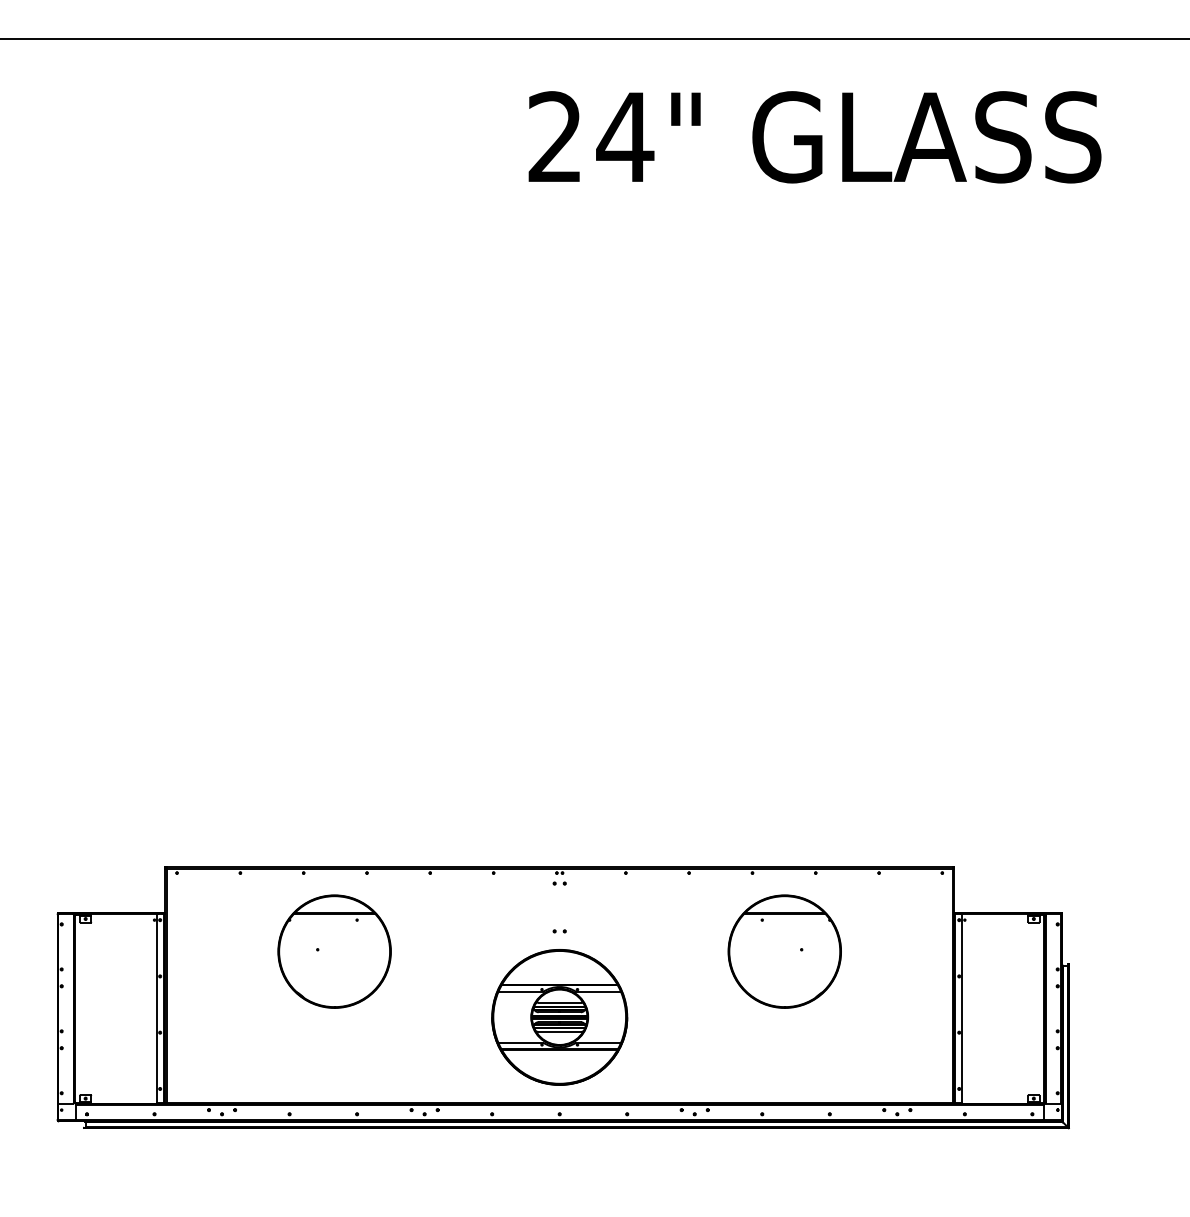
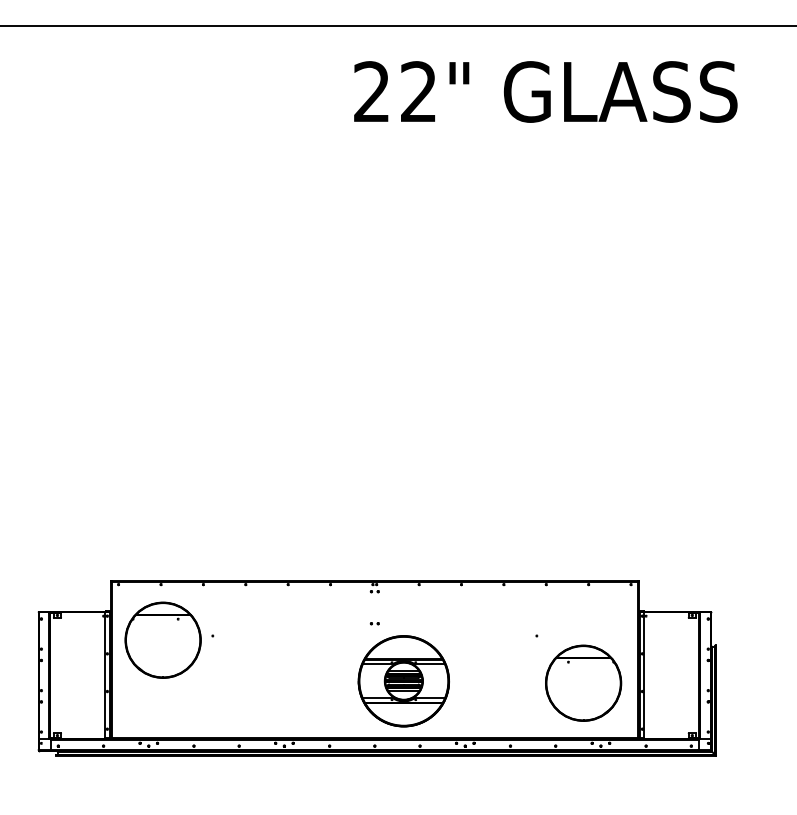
text: (624, 136) -> (418, 91), 24" -> 22"
part: (333, 950) -> (162, 639), moved
part: (784, 950) -> (583, 682), moved
part: (559, 1017) -> (403, 681), moved

